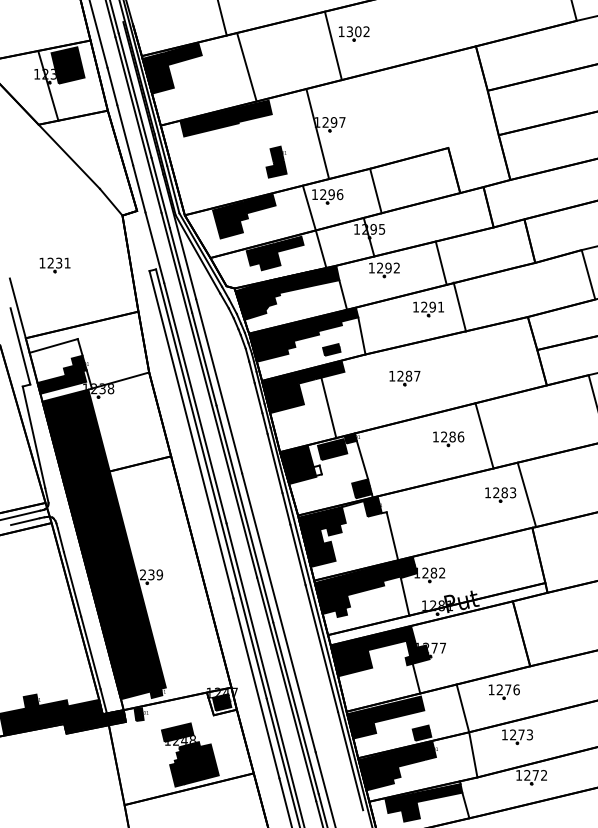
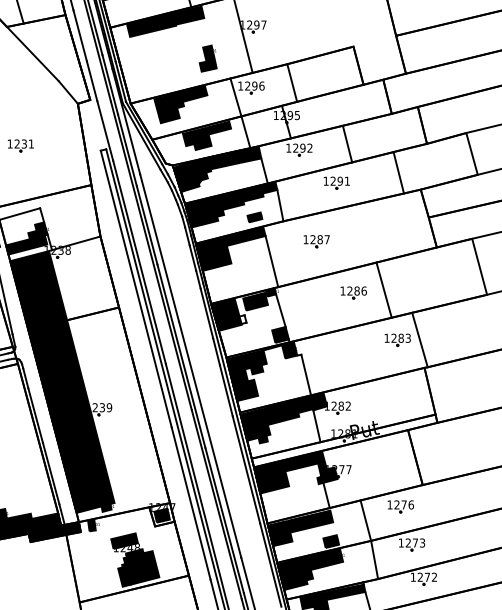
line: (459, 306) -> (398, 172), moved
line: (328, 407) -> (271, 261), moved

